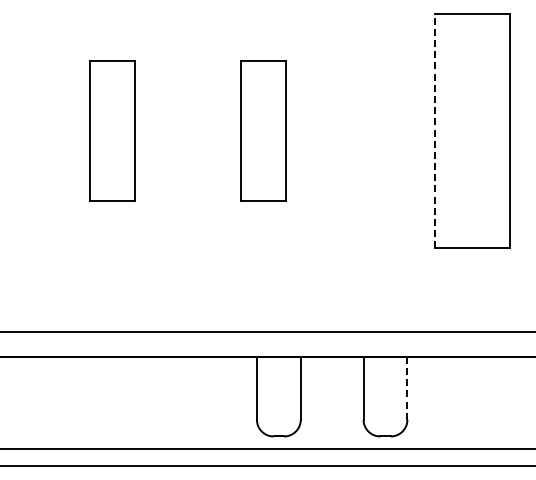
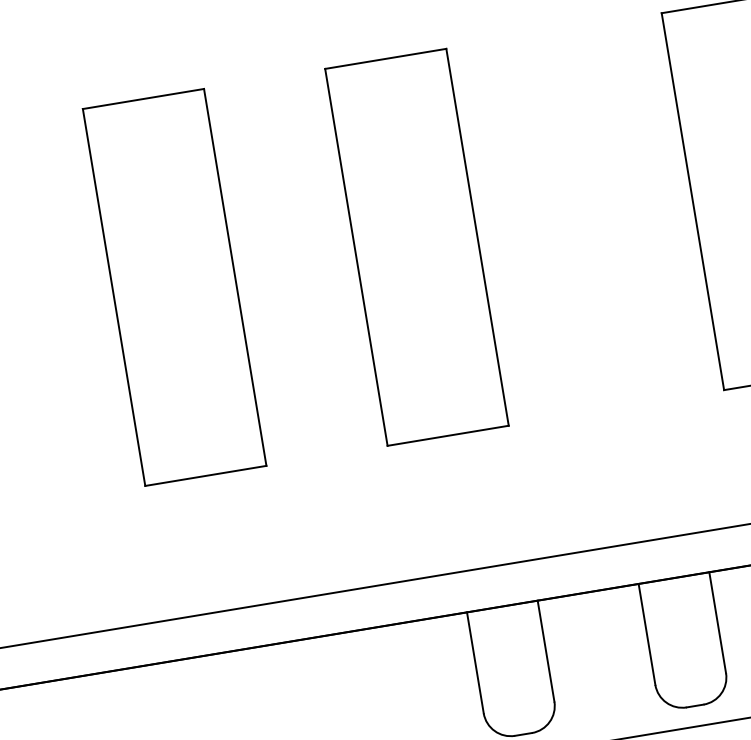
part: (112, 130) -> (174, 286), size x1.67
part: (263, 130) -> (417, 245), size x1.67
line: (434, 130) -> (692, 200), dashed -> solid
line: (407, 387) -> (717, 621), dashed -> solid

